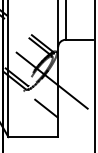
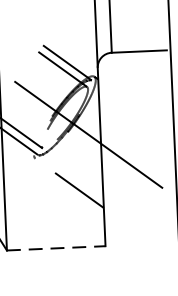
line: (33, 137) -> (56, 249), solid -> dashed

